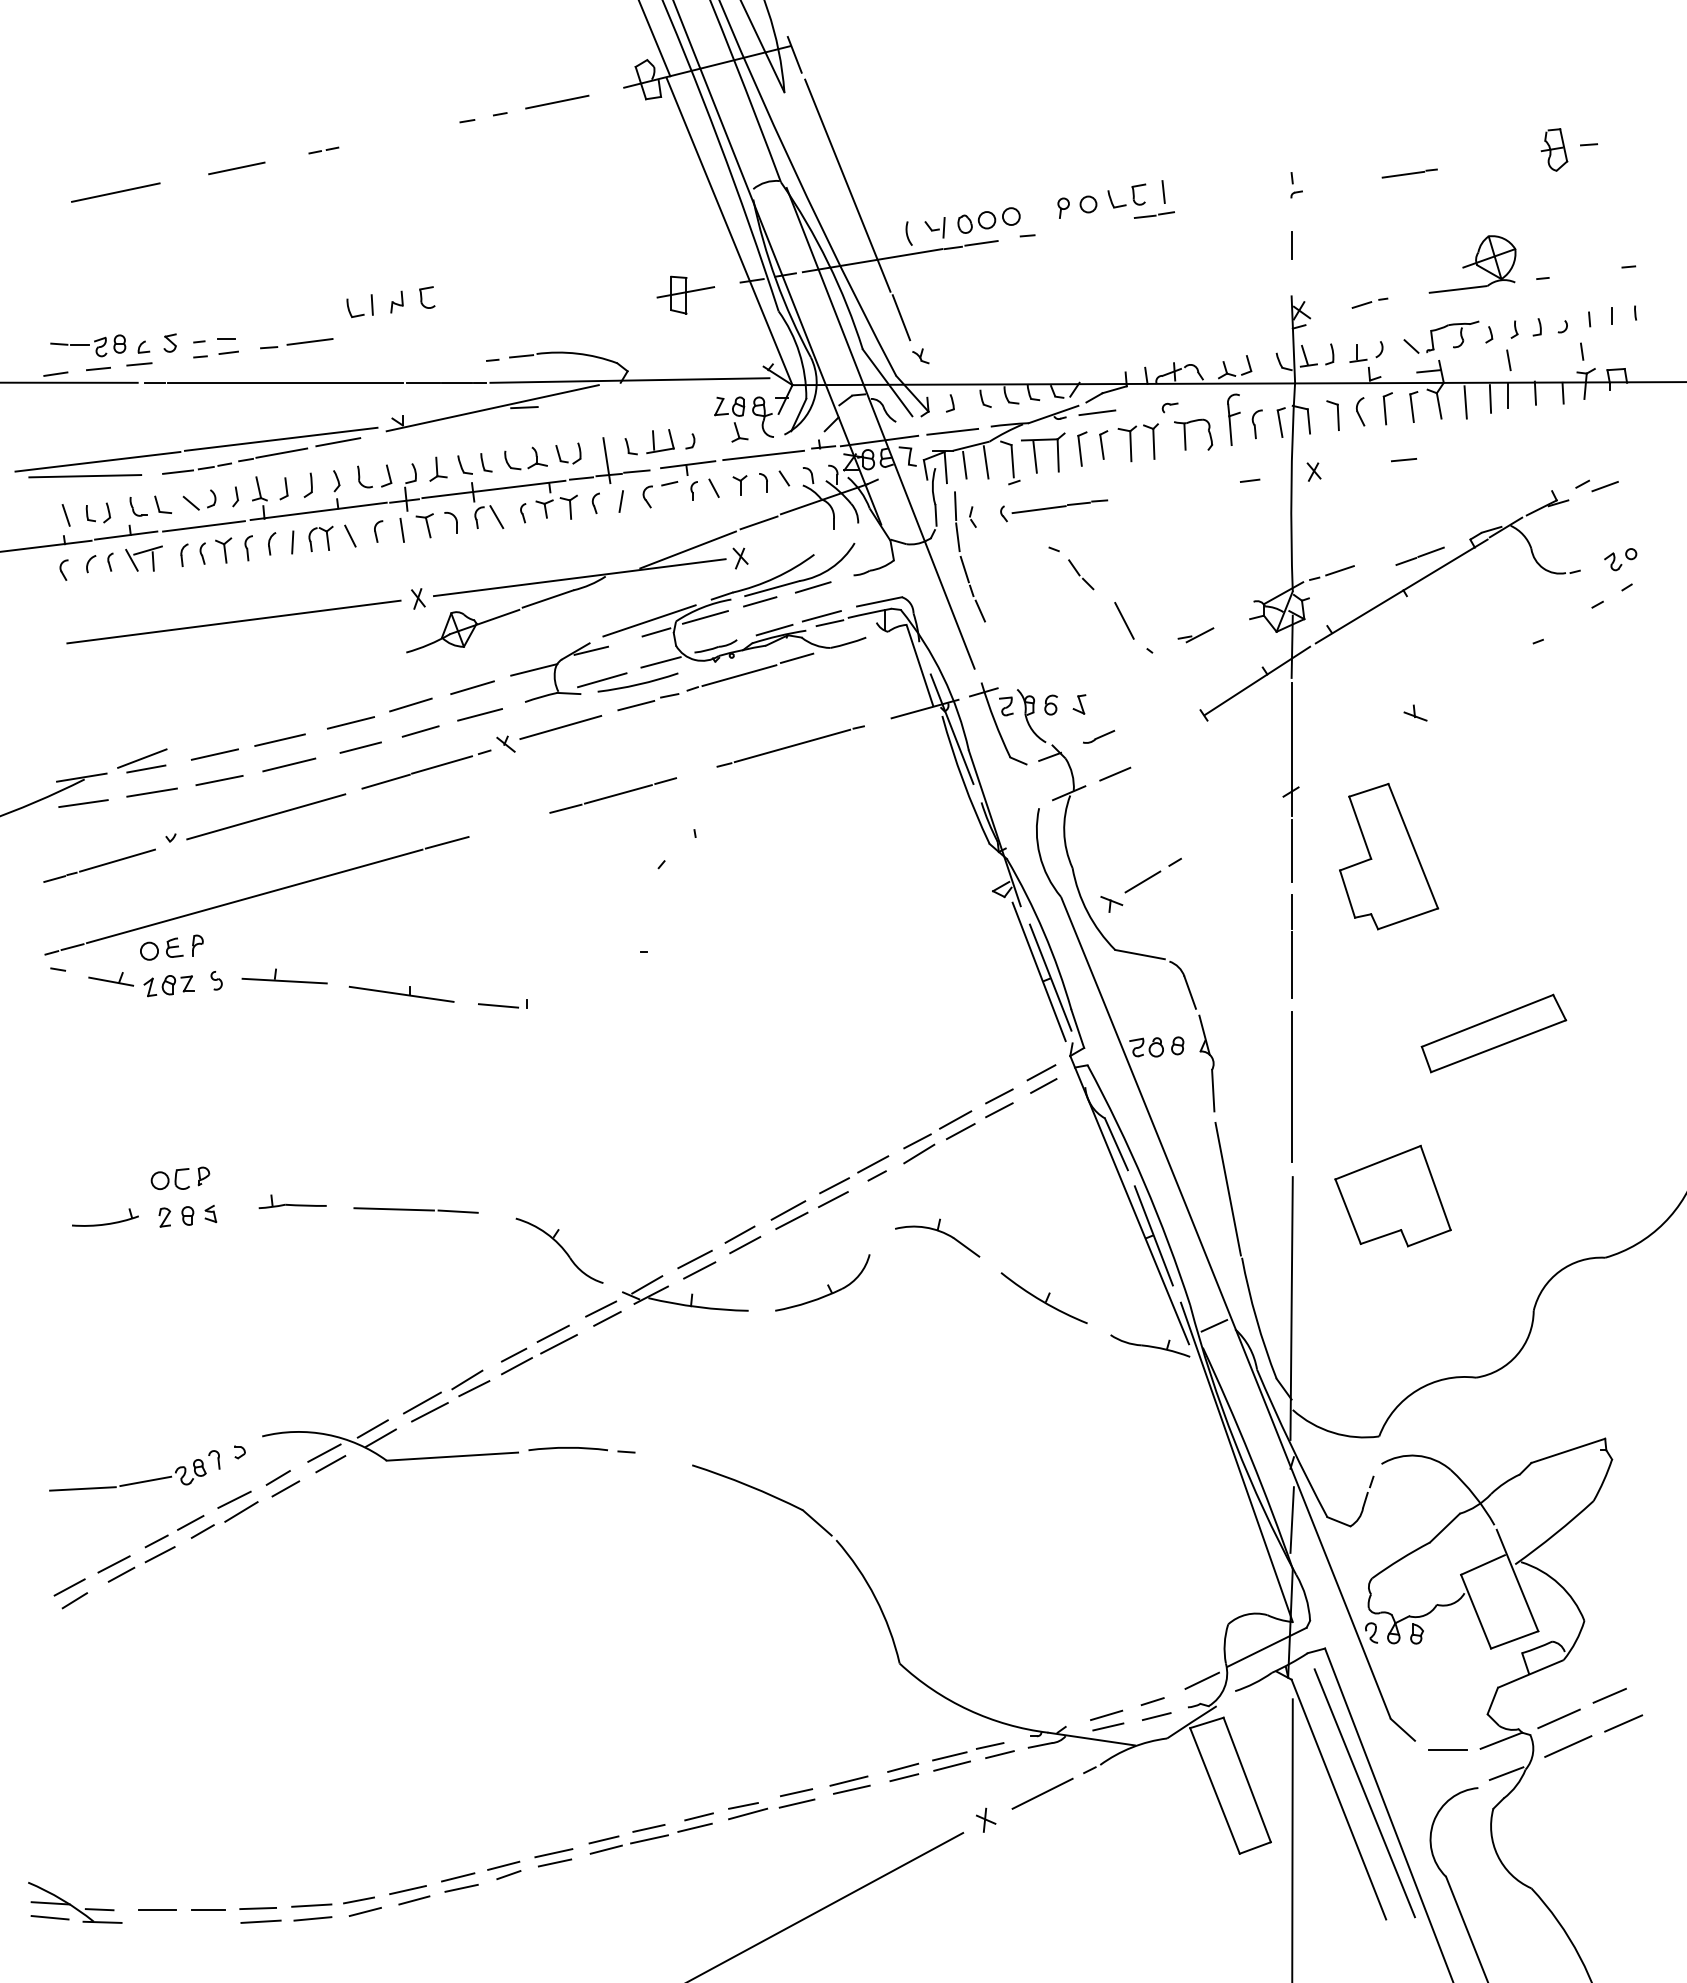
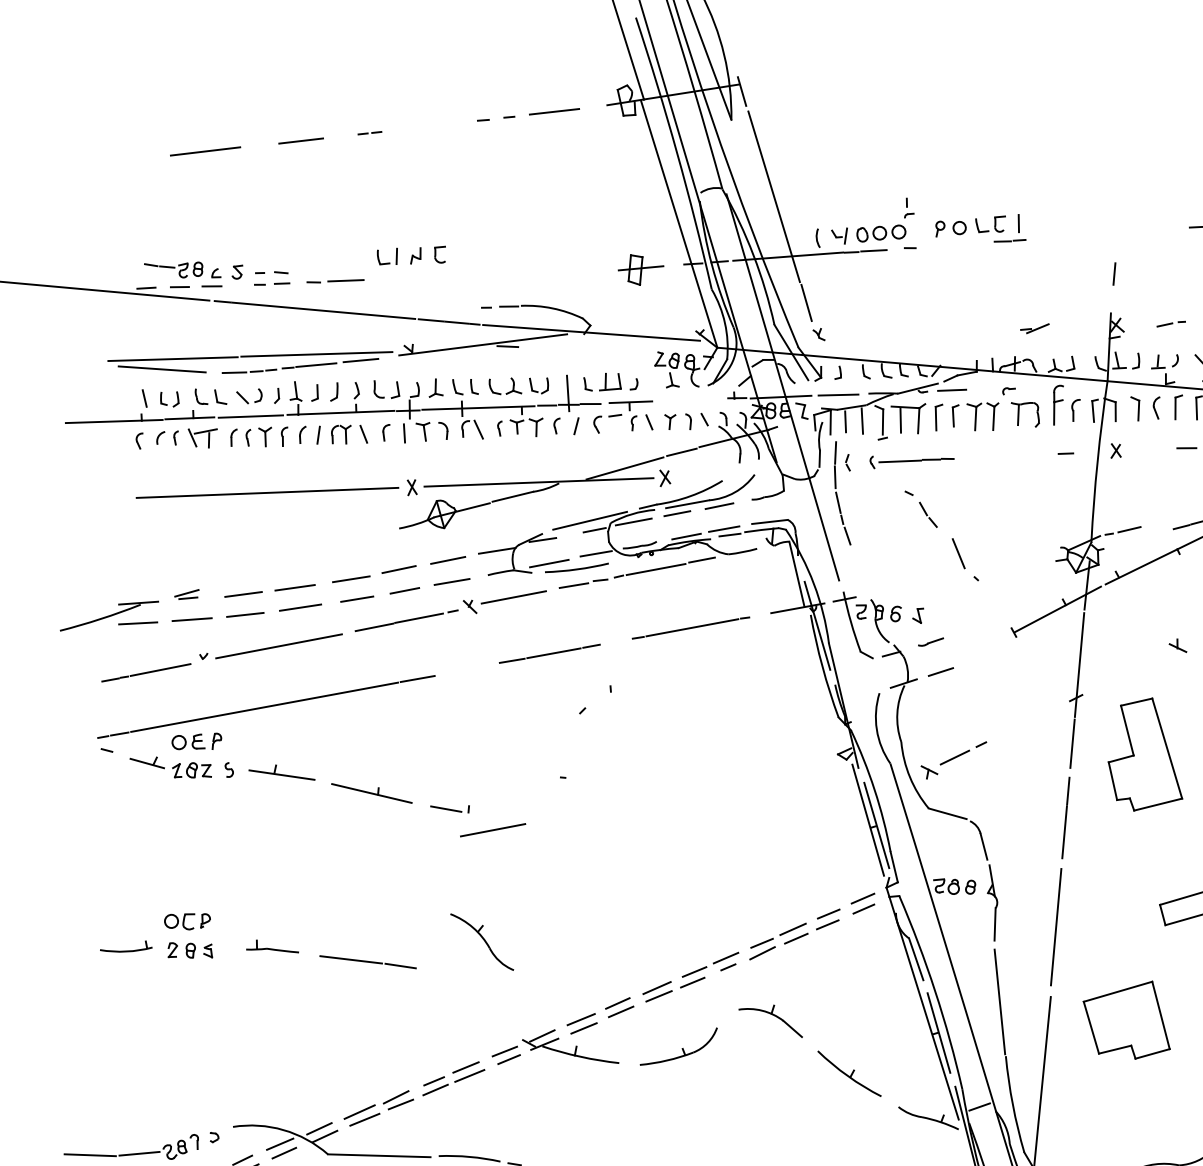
part: (1296, 185) -> (909, 208), moved
line: (763, 455) -> (690, 400), removed
part: (1195, 635) -> (1034, 328), moved
part: (142, 760) -> (186, 594), size x0.6
line: (560, 1027) -> (492, 830), added
part: (559, 1250) -> (482, 941), moved

